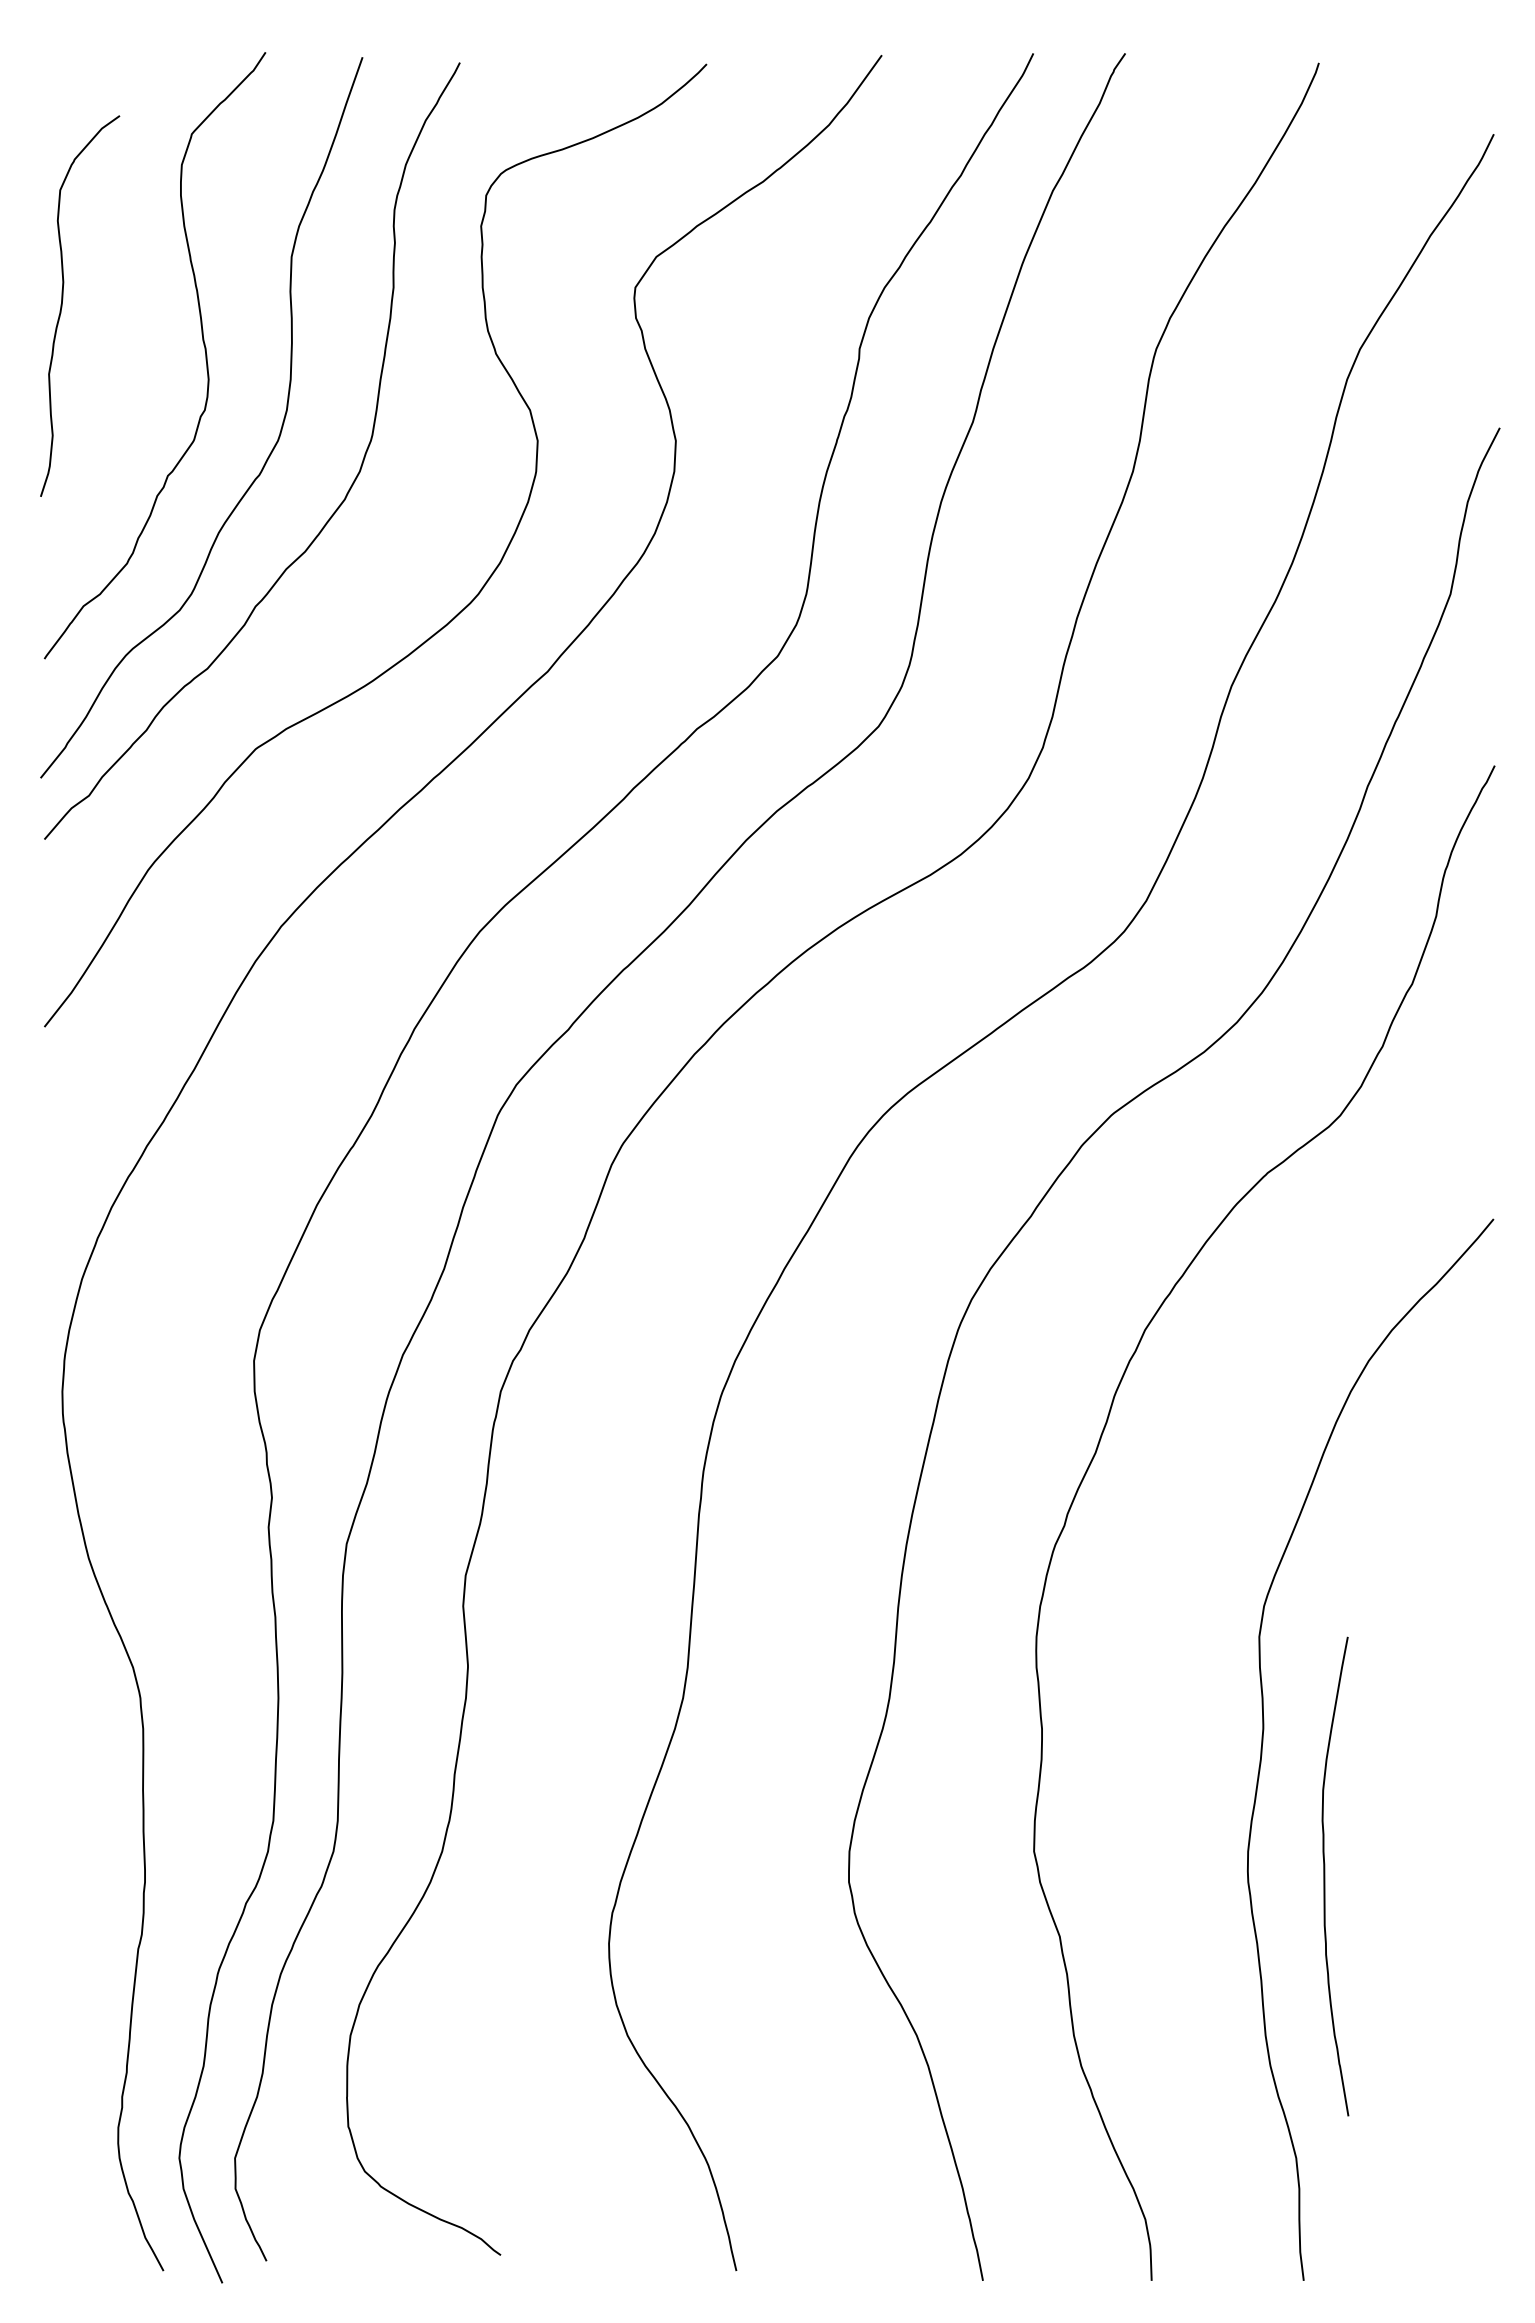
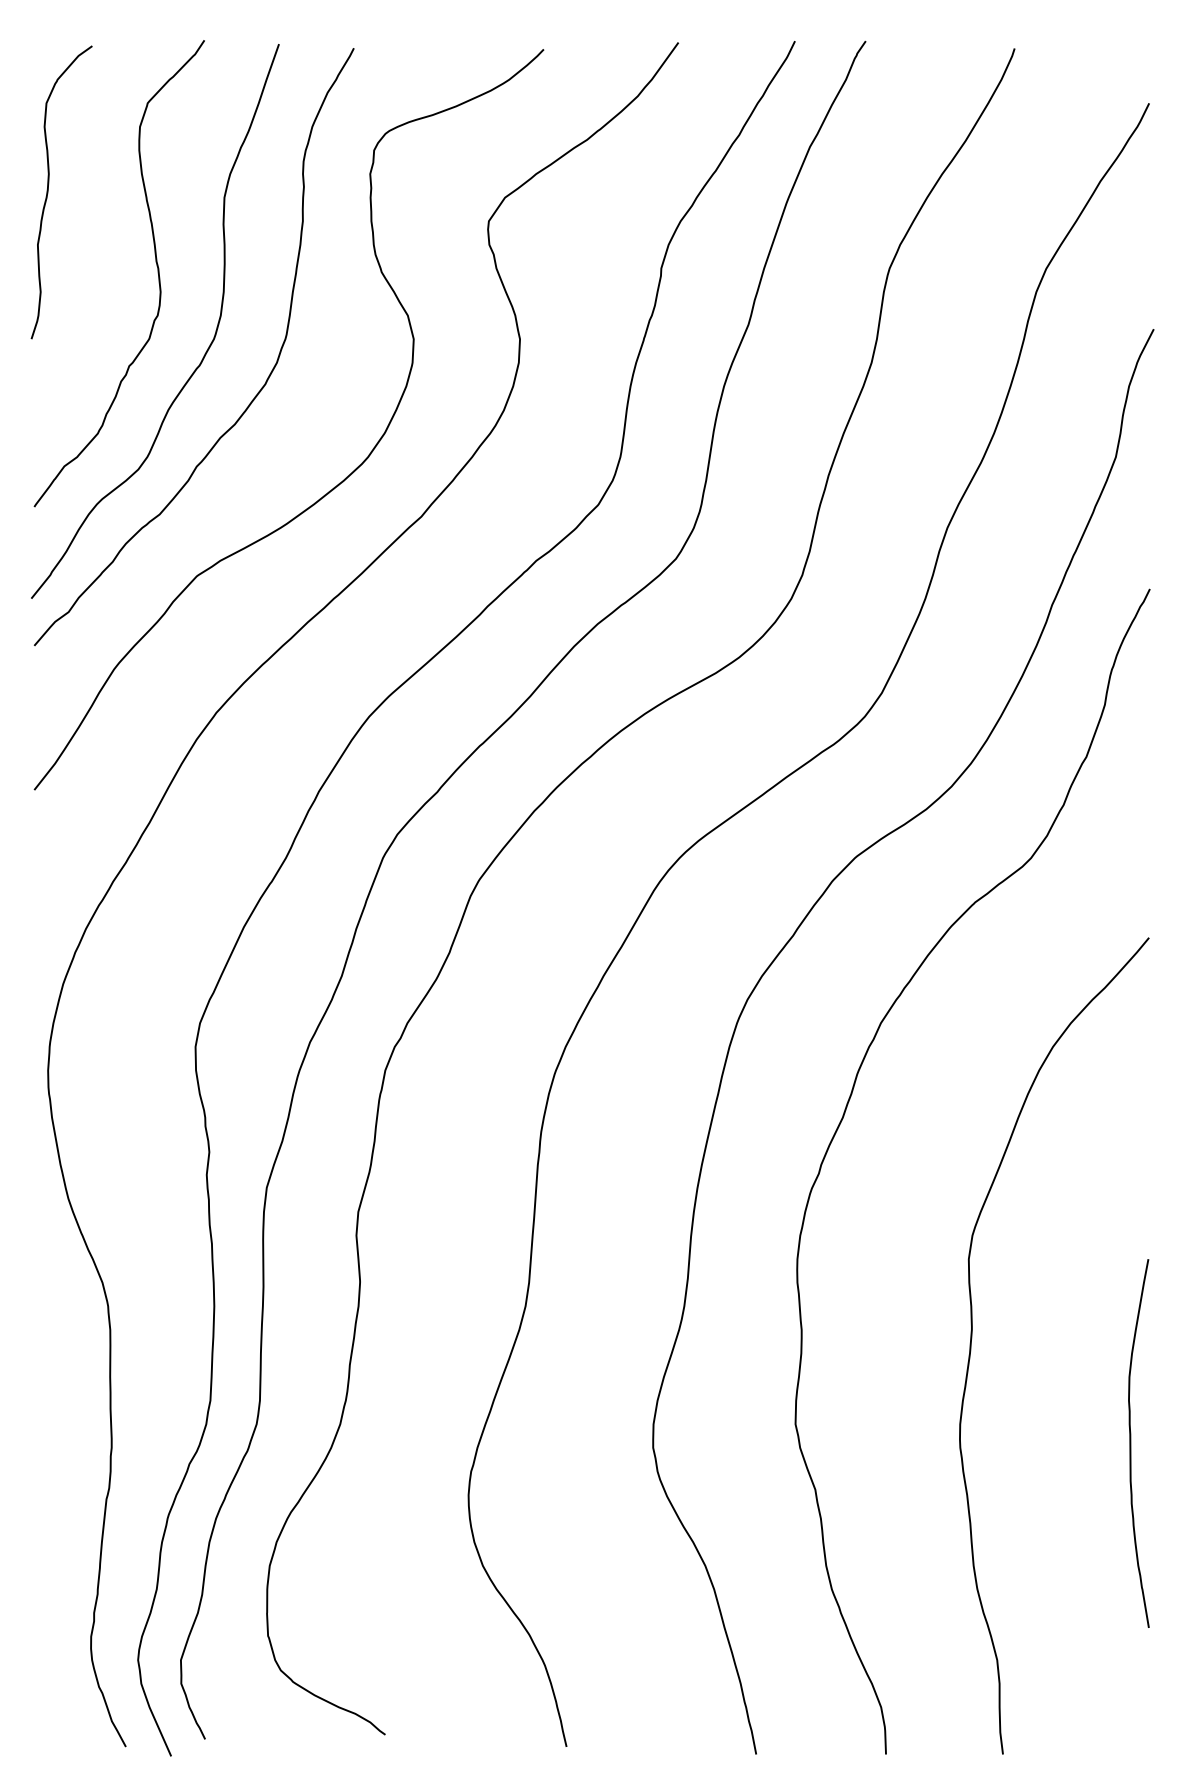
curve: (62, 305) -> (48, 191), moved
curve: (1325, 1876) -> (1131, 1443), moved

